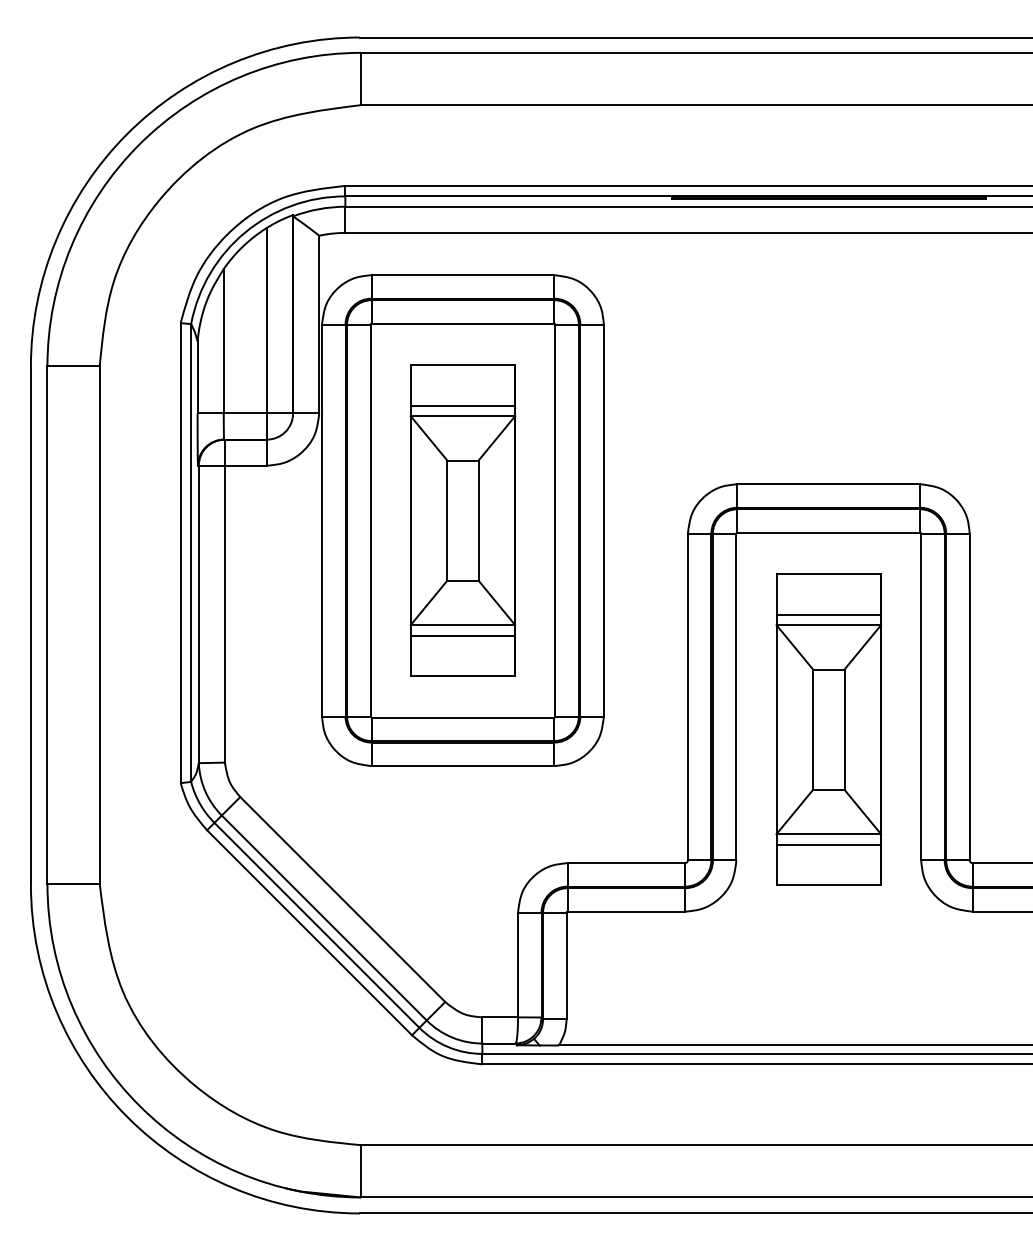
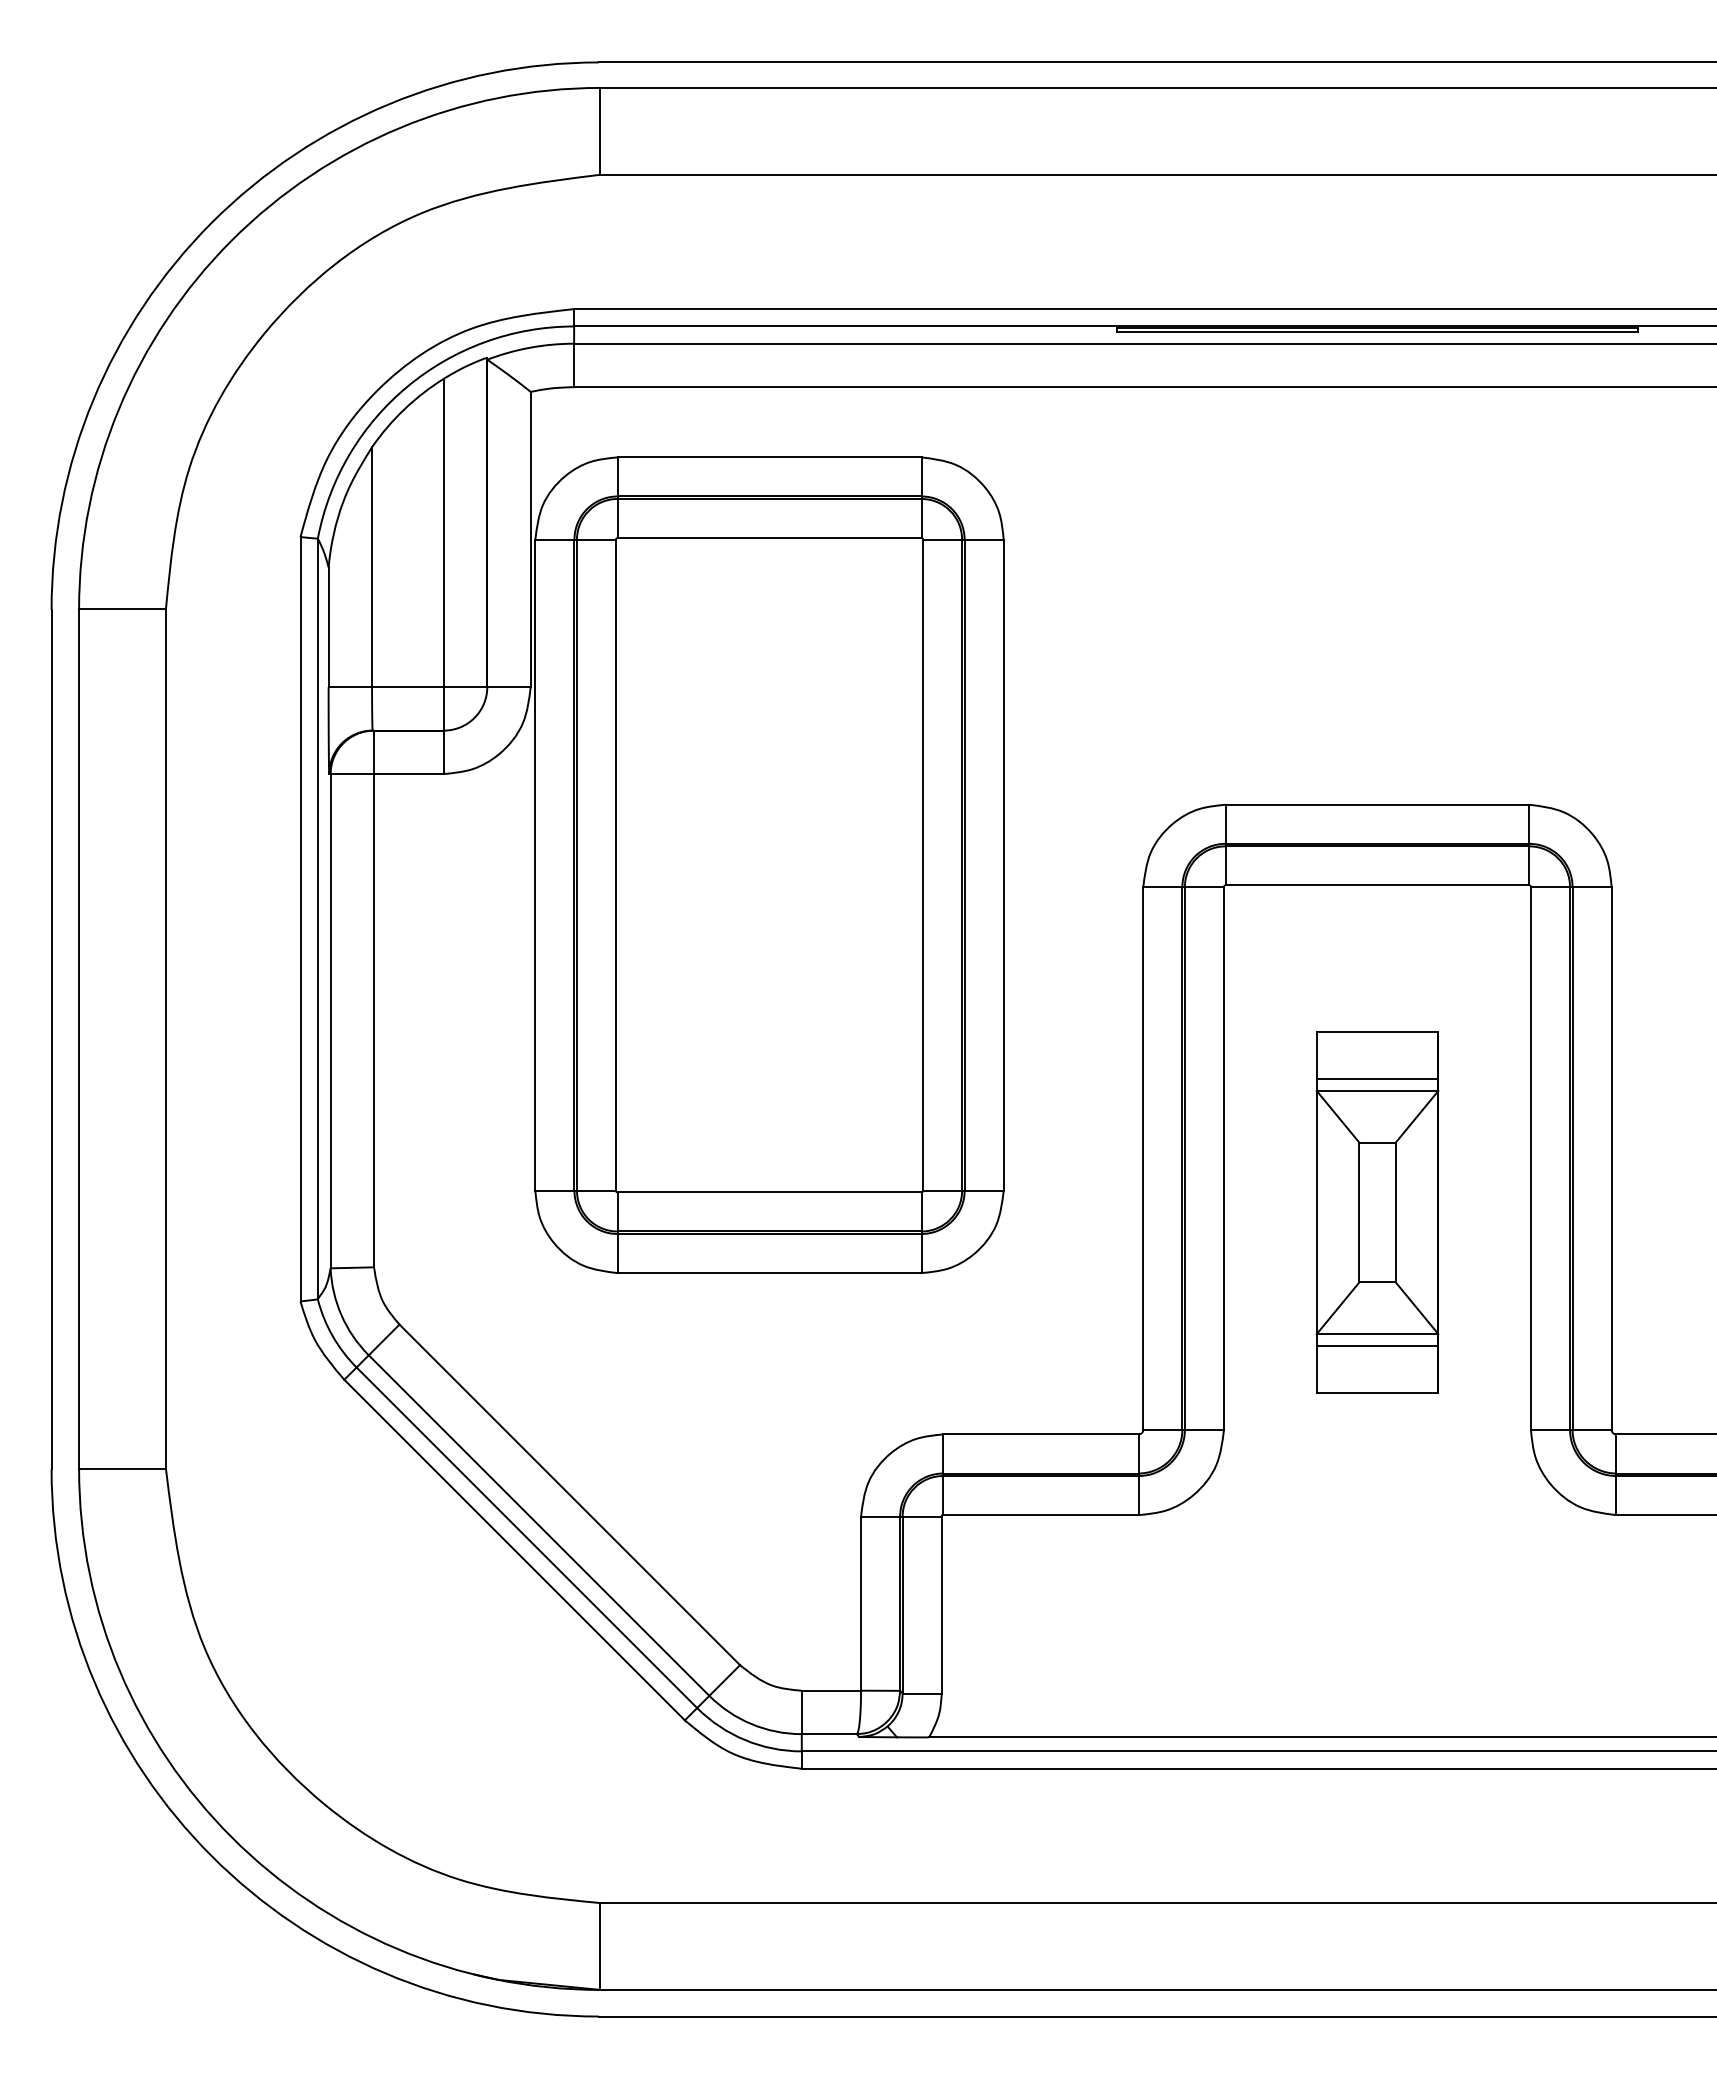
part: (462, 520) -> (768, 865), removed
part: (828, 729) -> (1376, 1212), size x0.7

